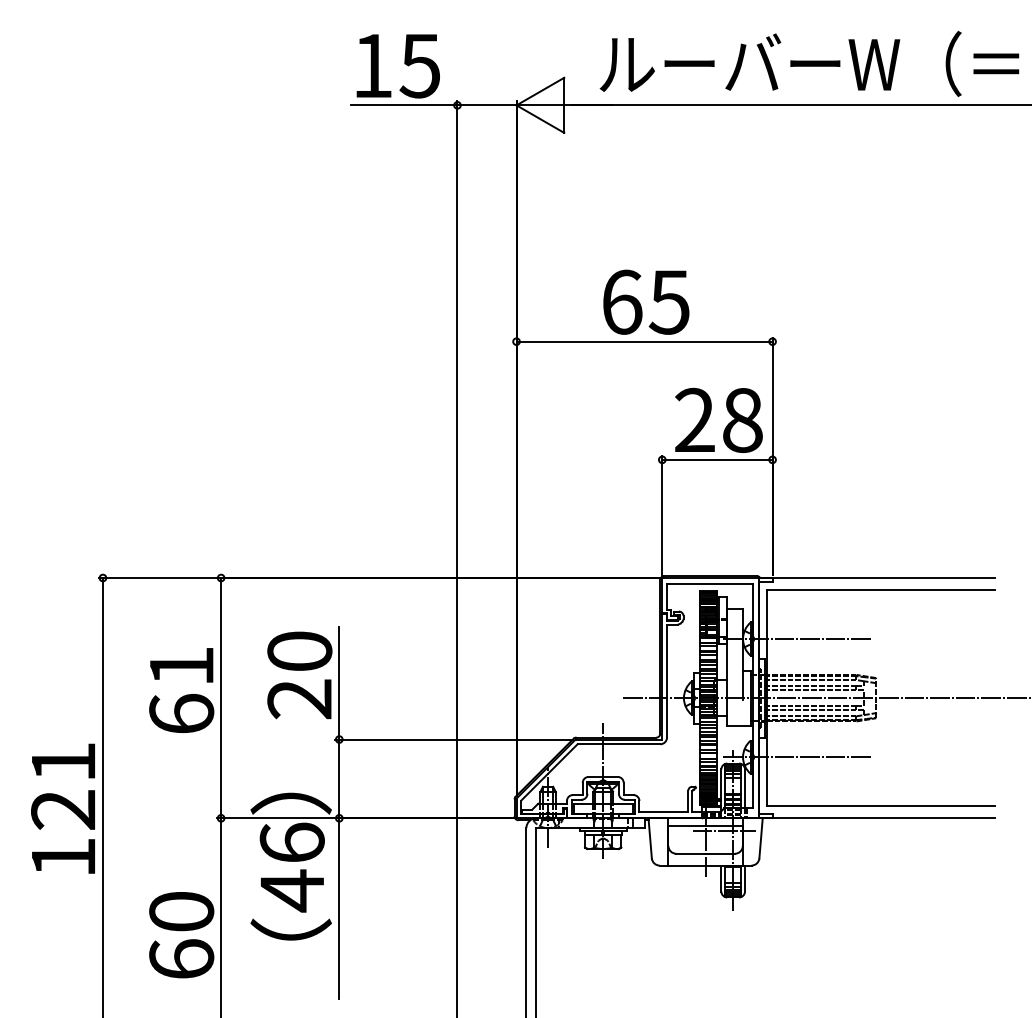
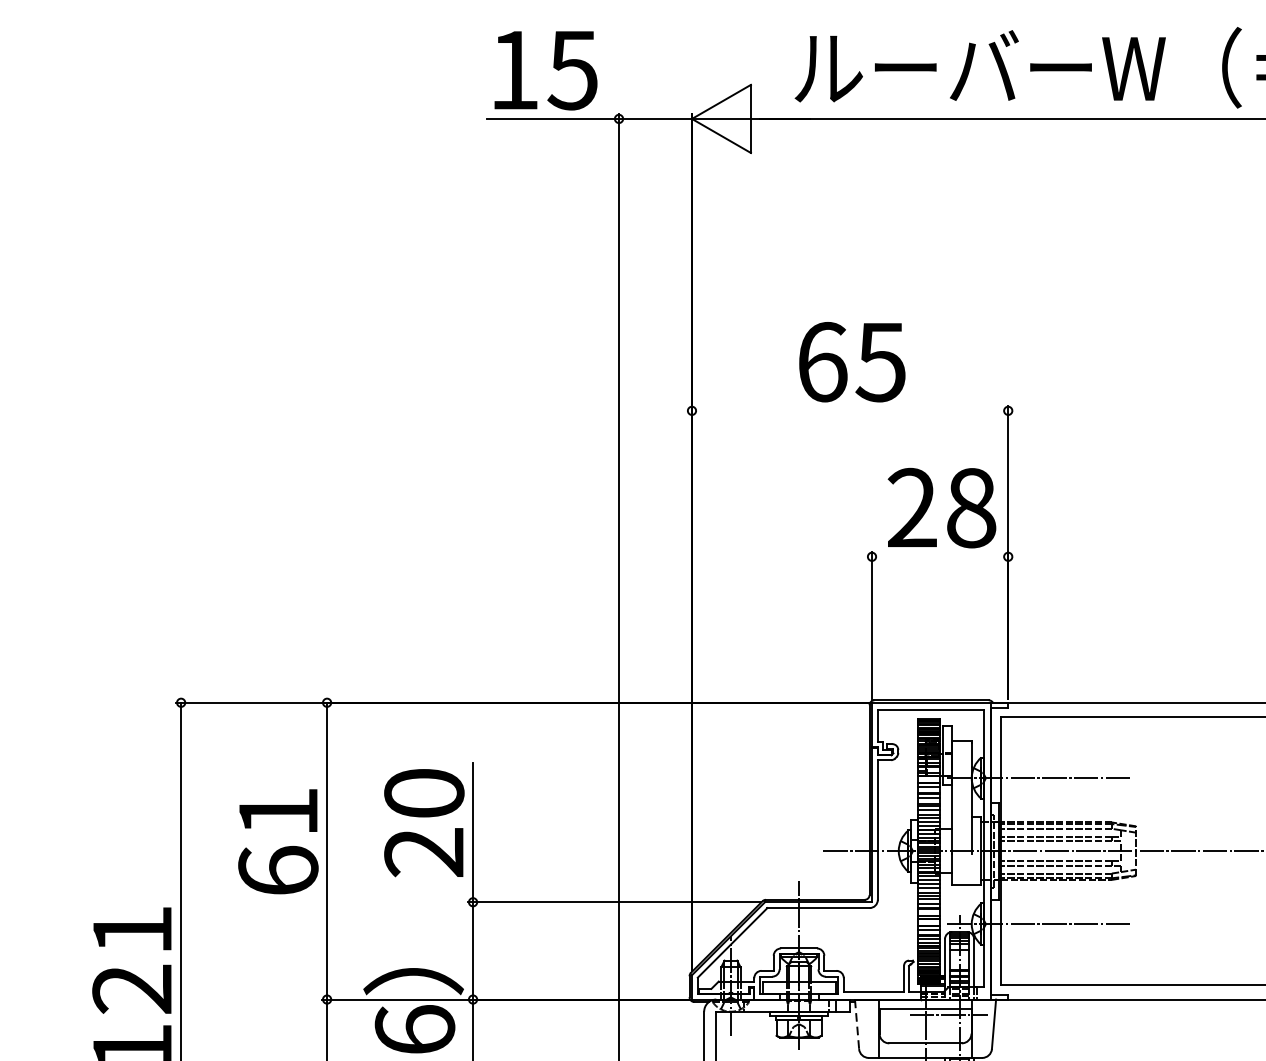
line: (644, 341) -> (850, 410), removed
line: (717, 459) -> (940, 556), removed
line: (650, 838) -> (857, 1024), solid -> dashed

